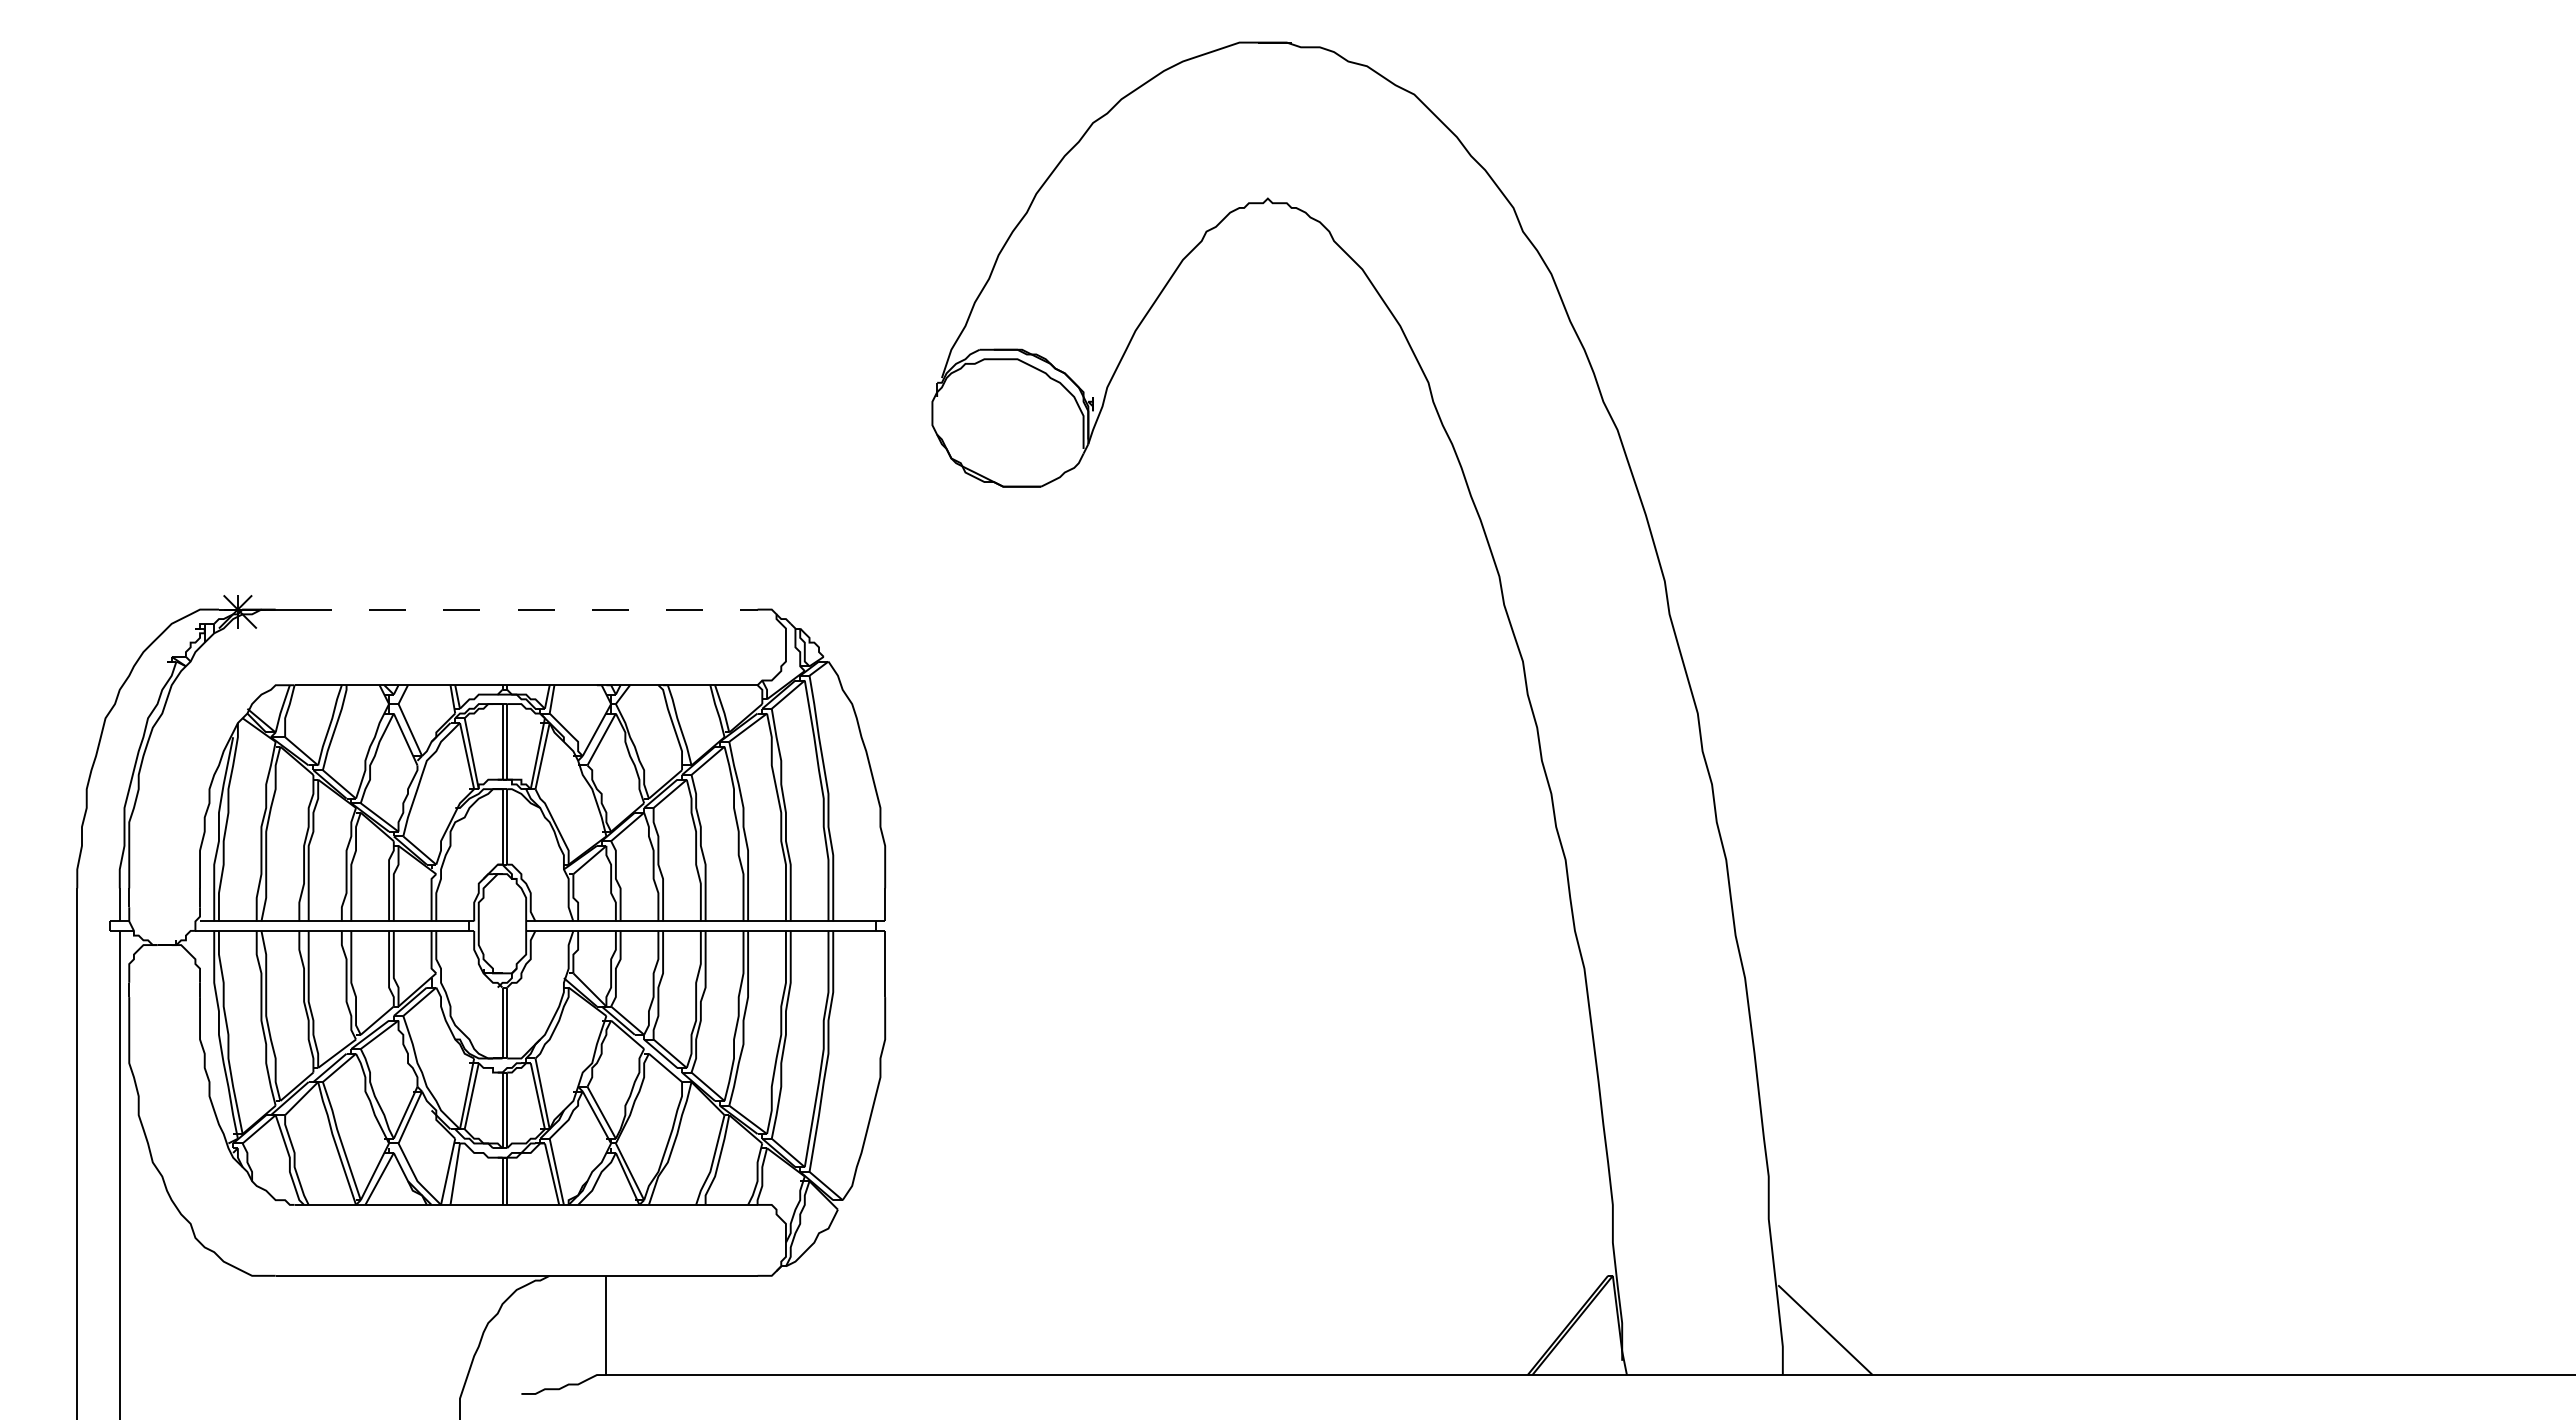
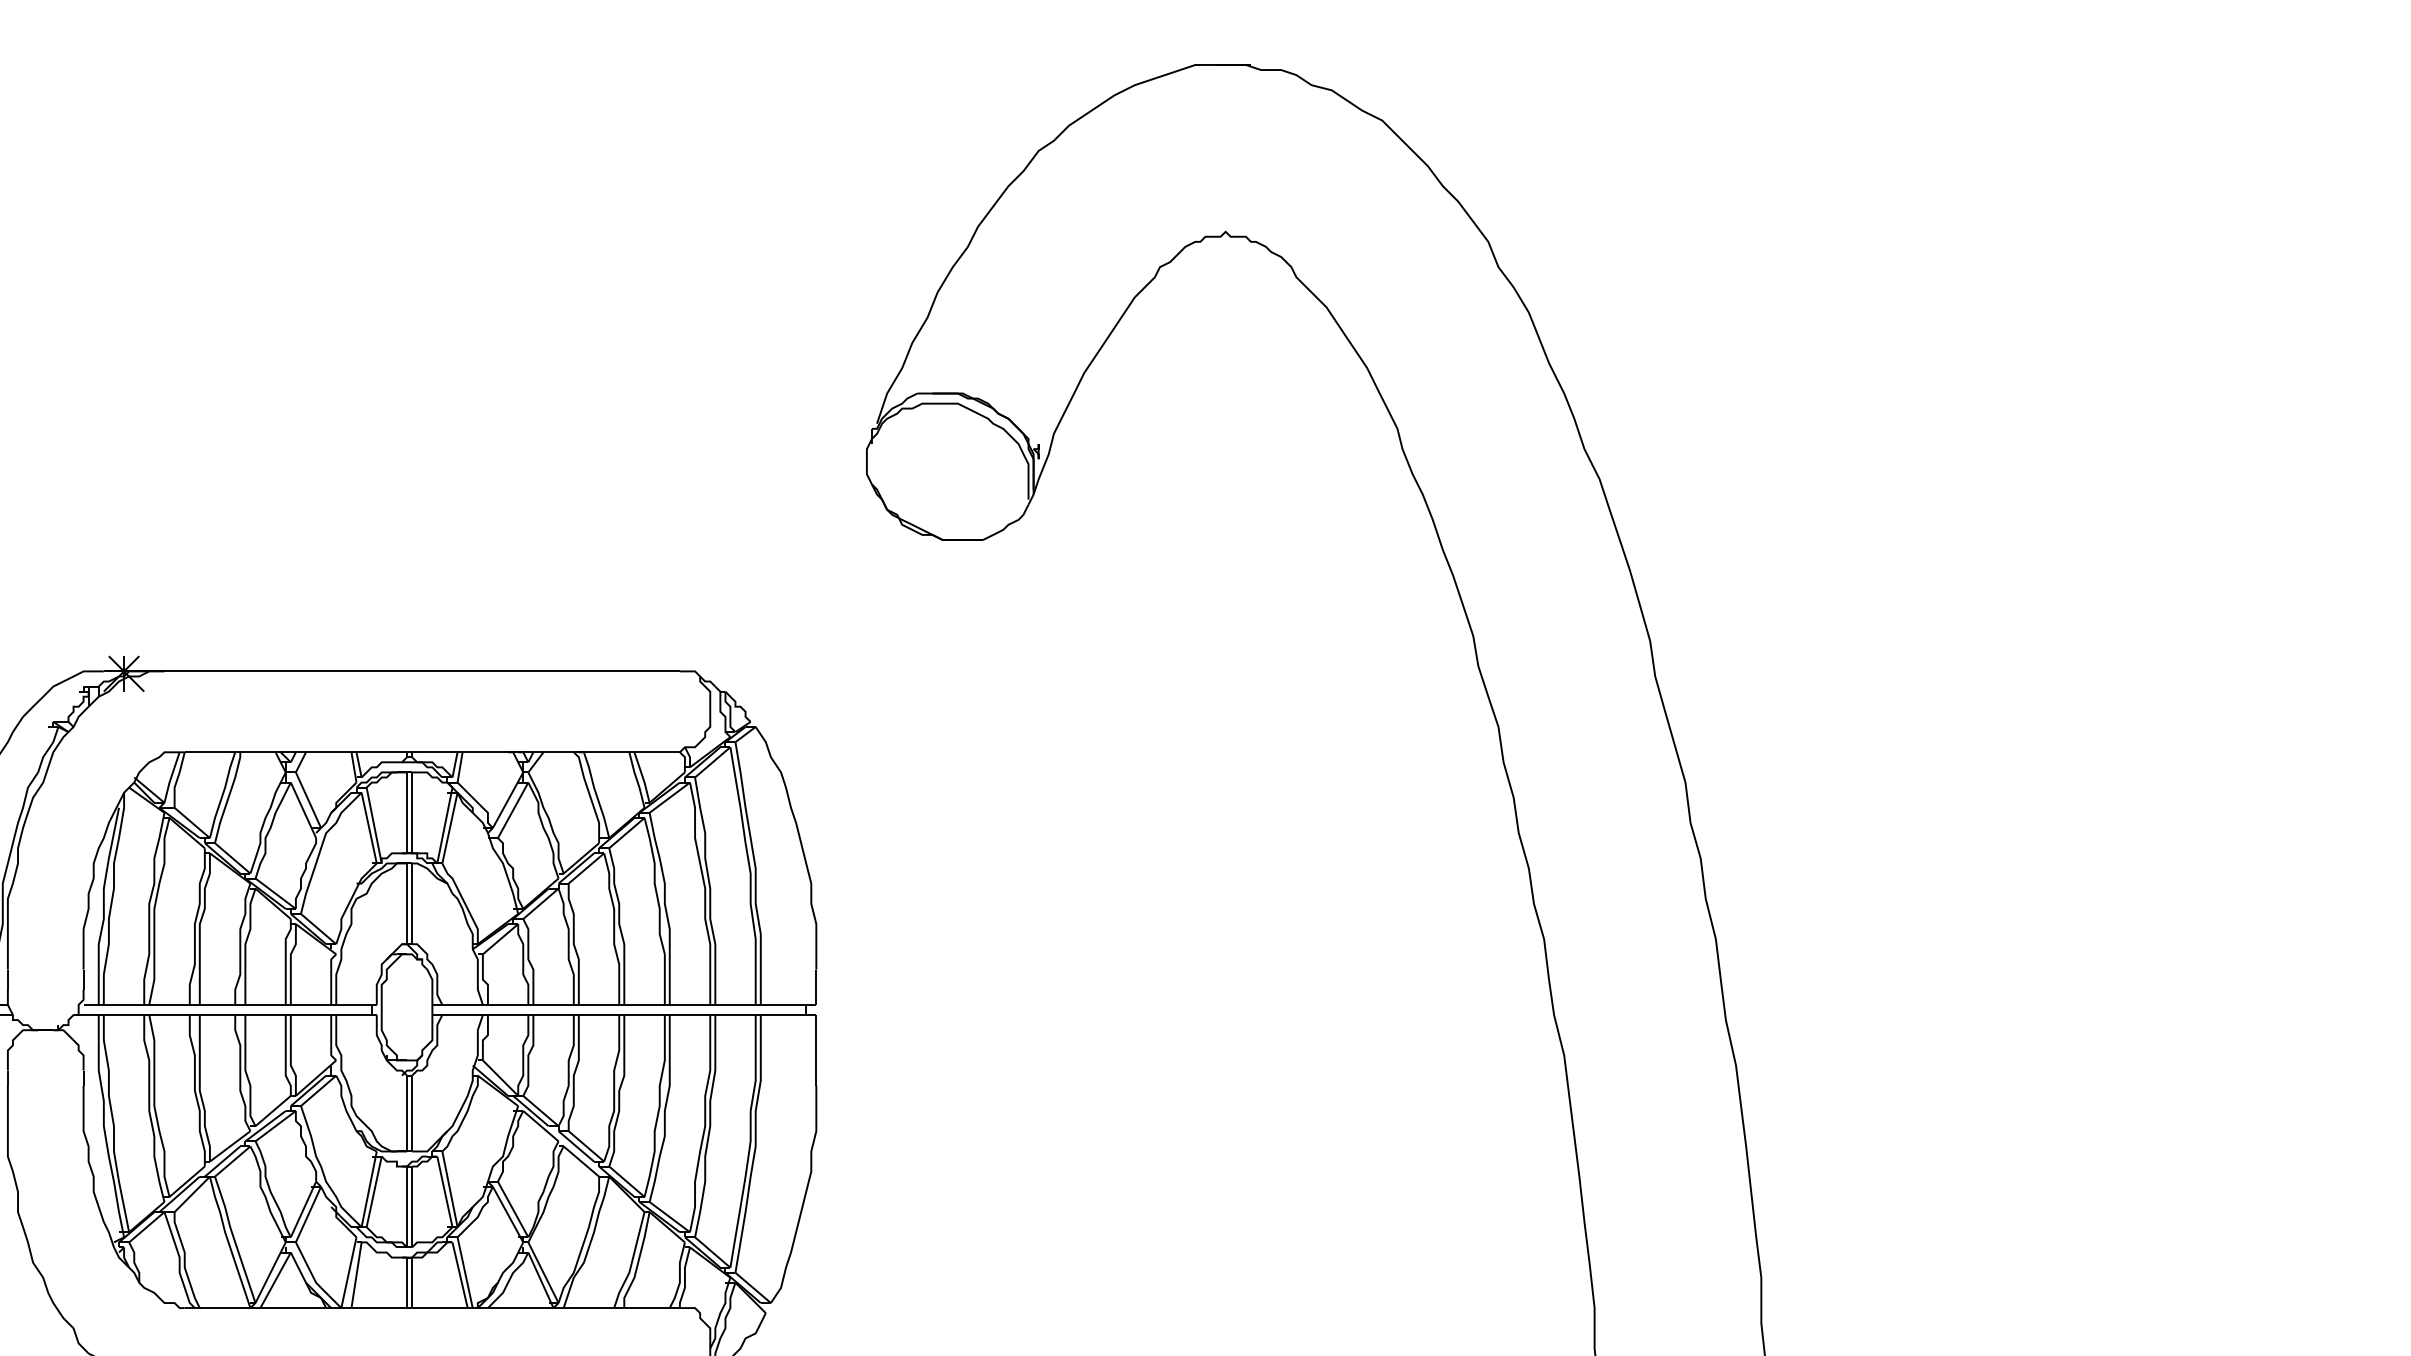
line: (526, 609) -> (432, 671), dashed -> solid

